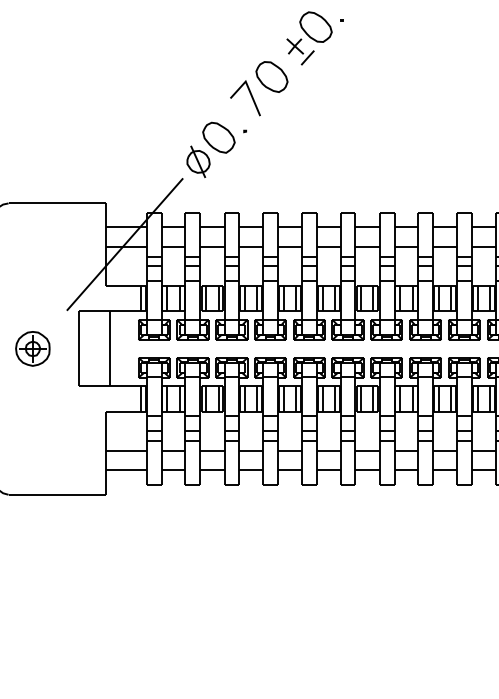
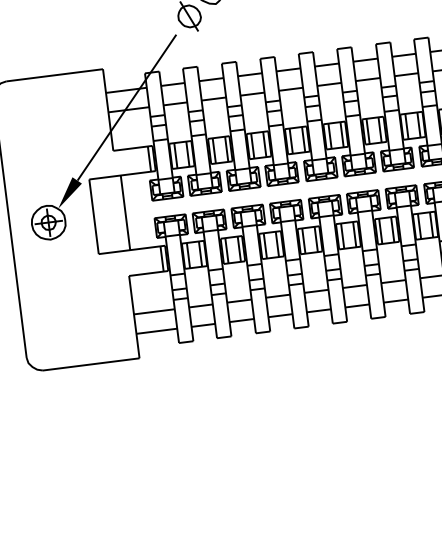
fill: (57, 321) -> (69, 192), added

